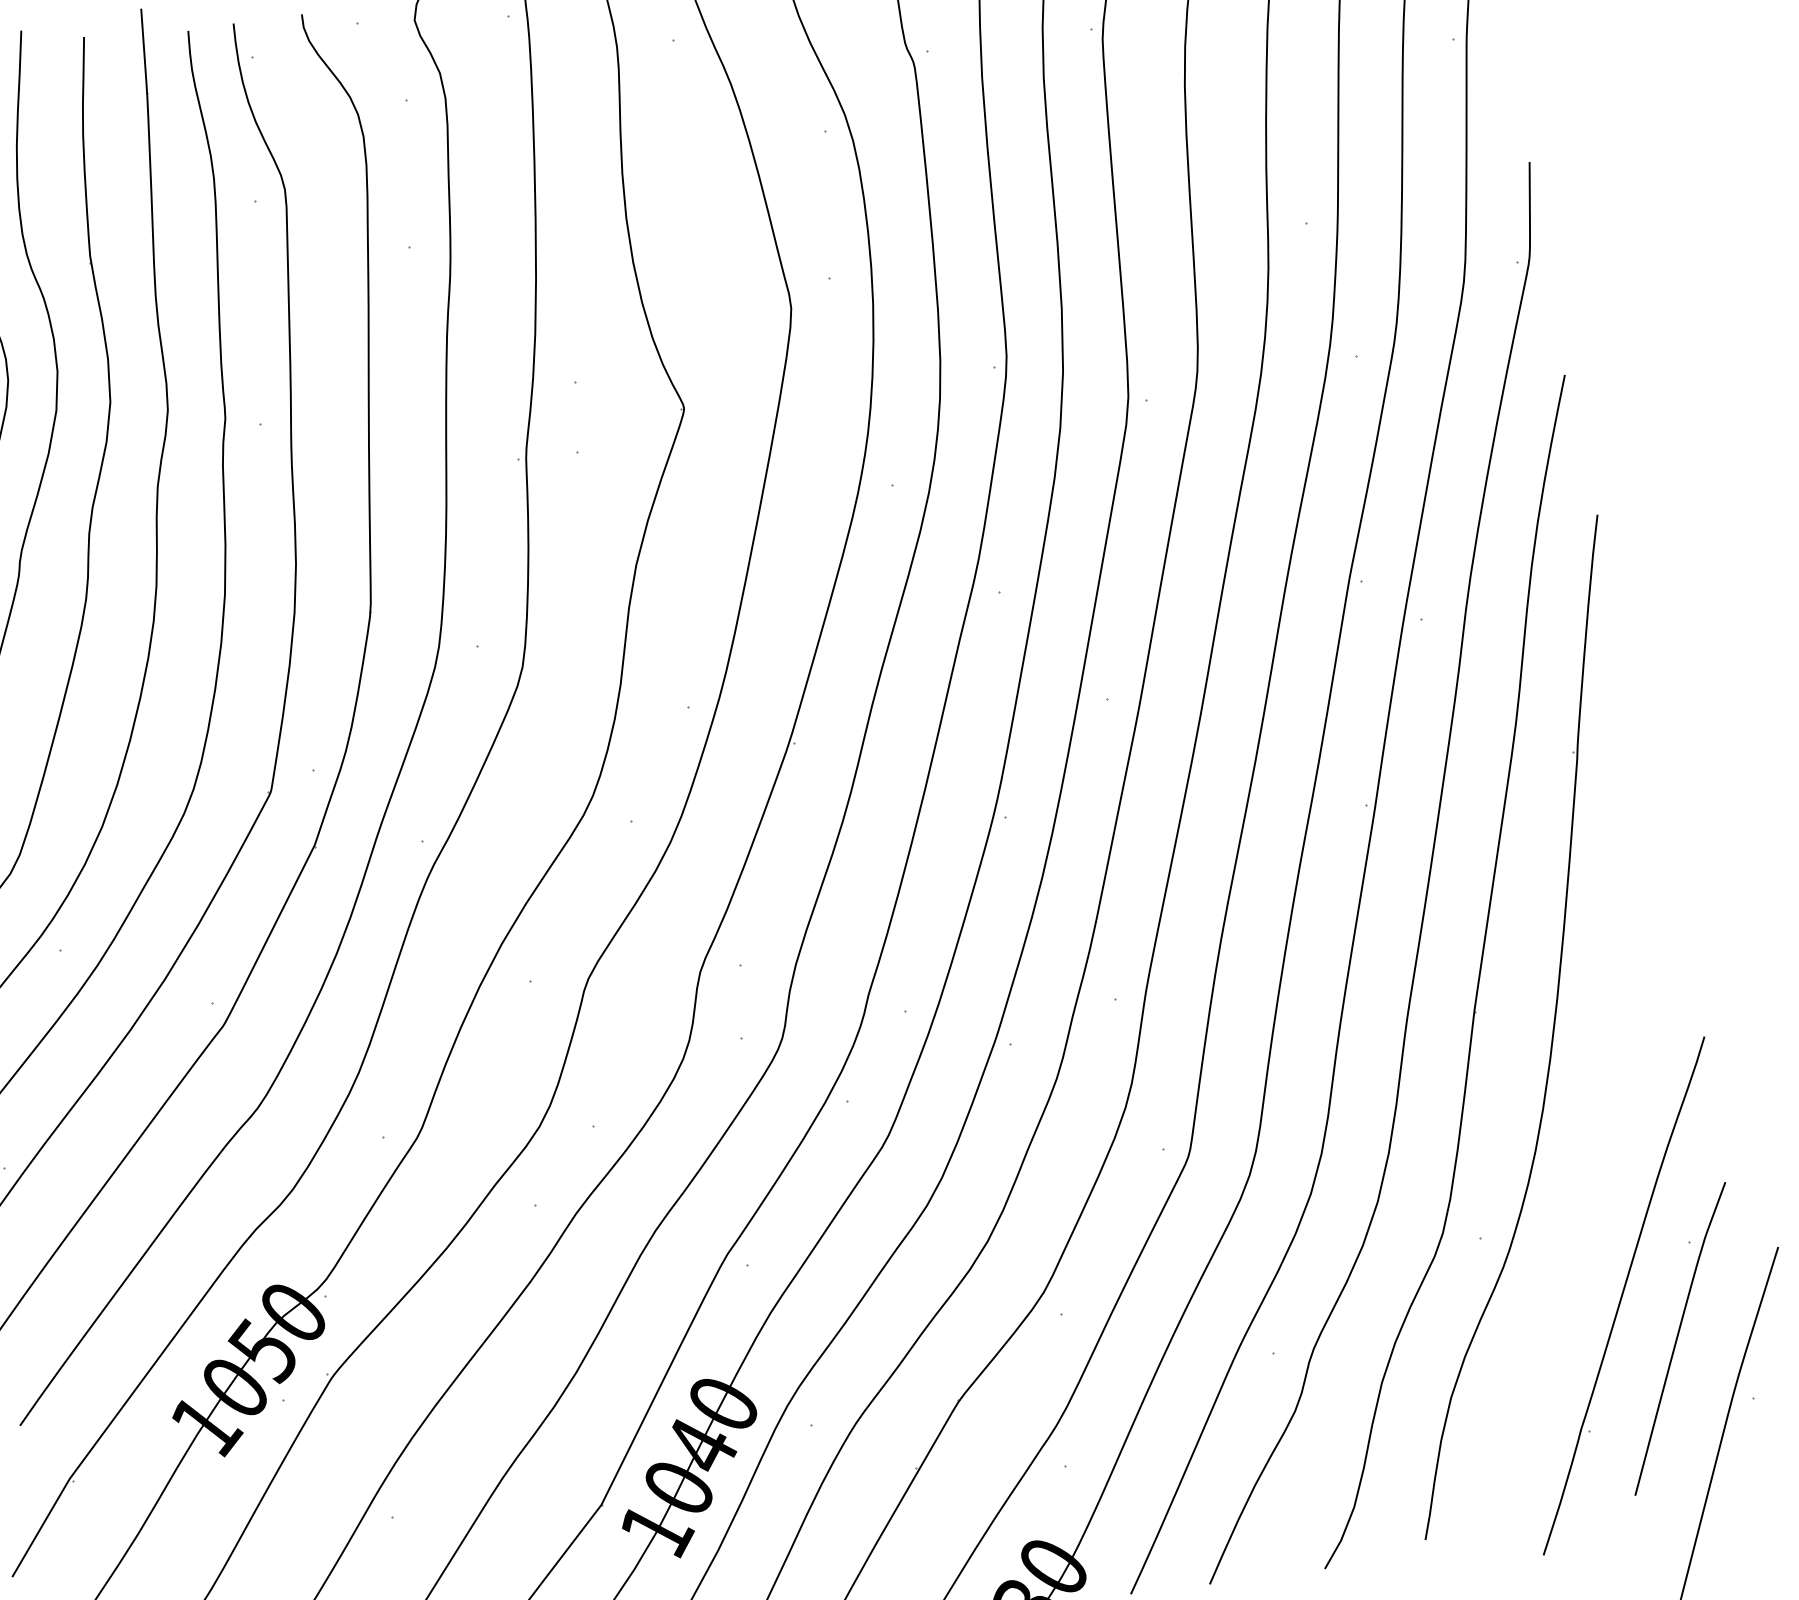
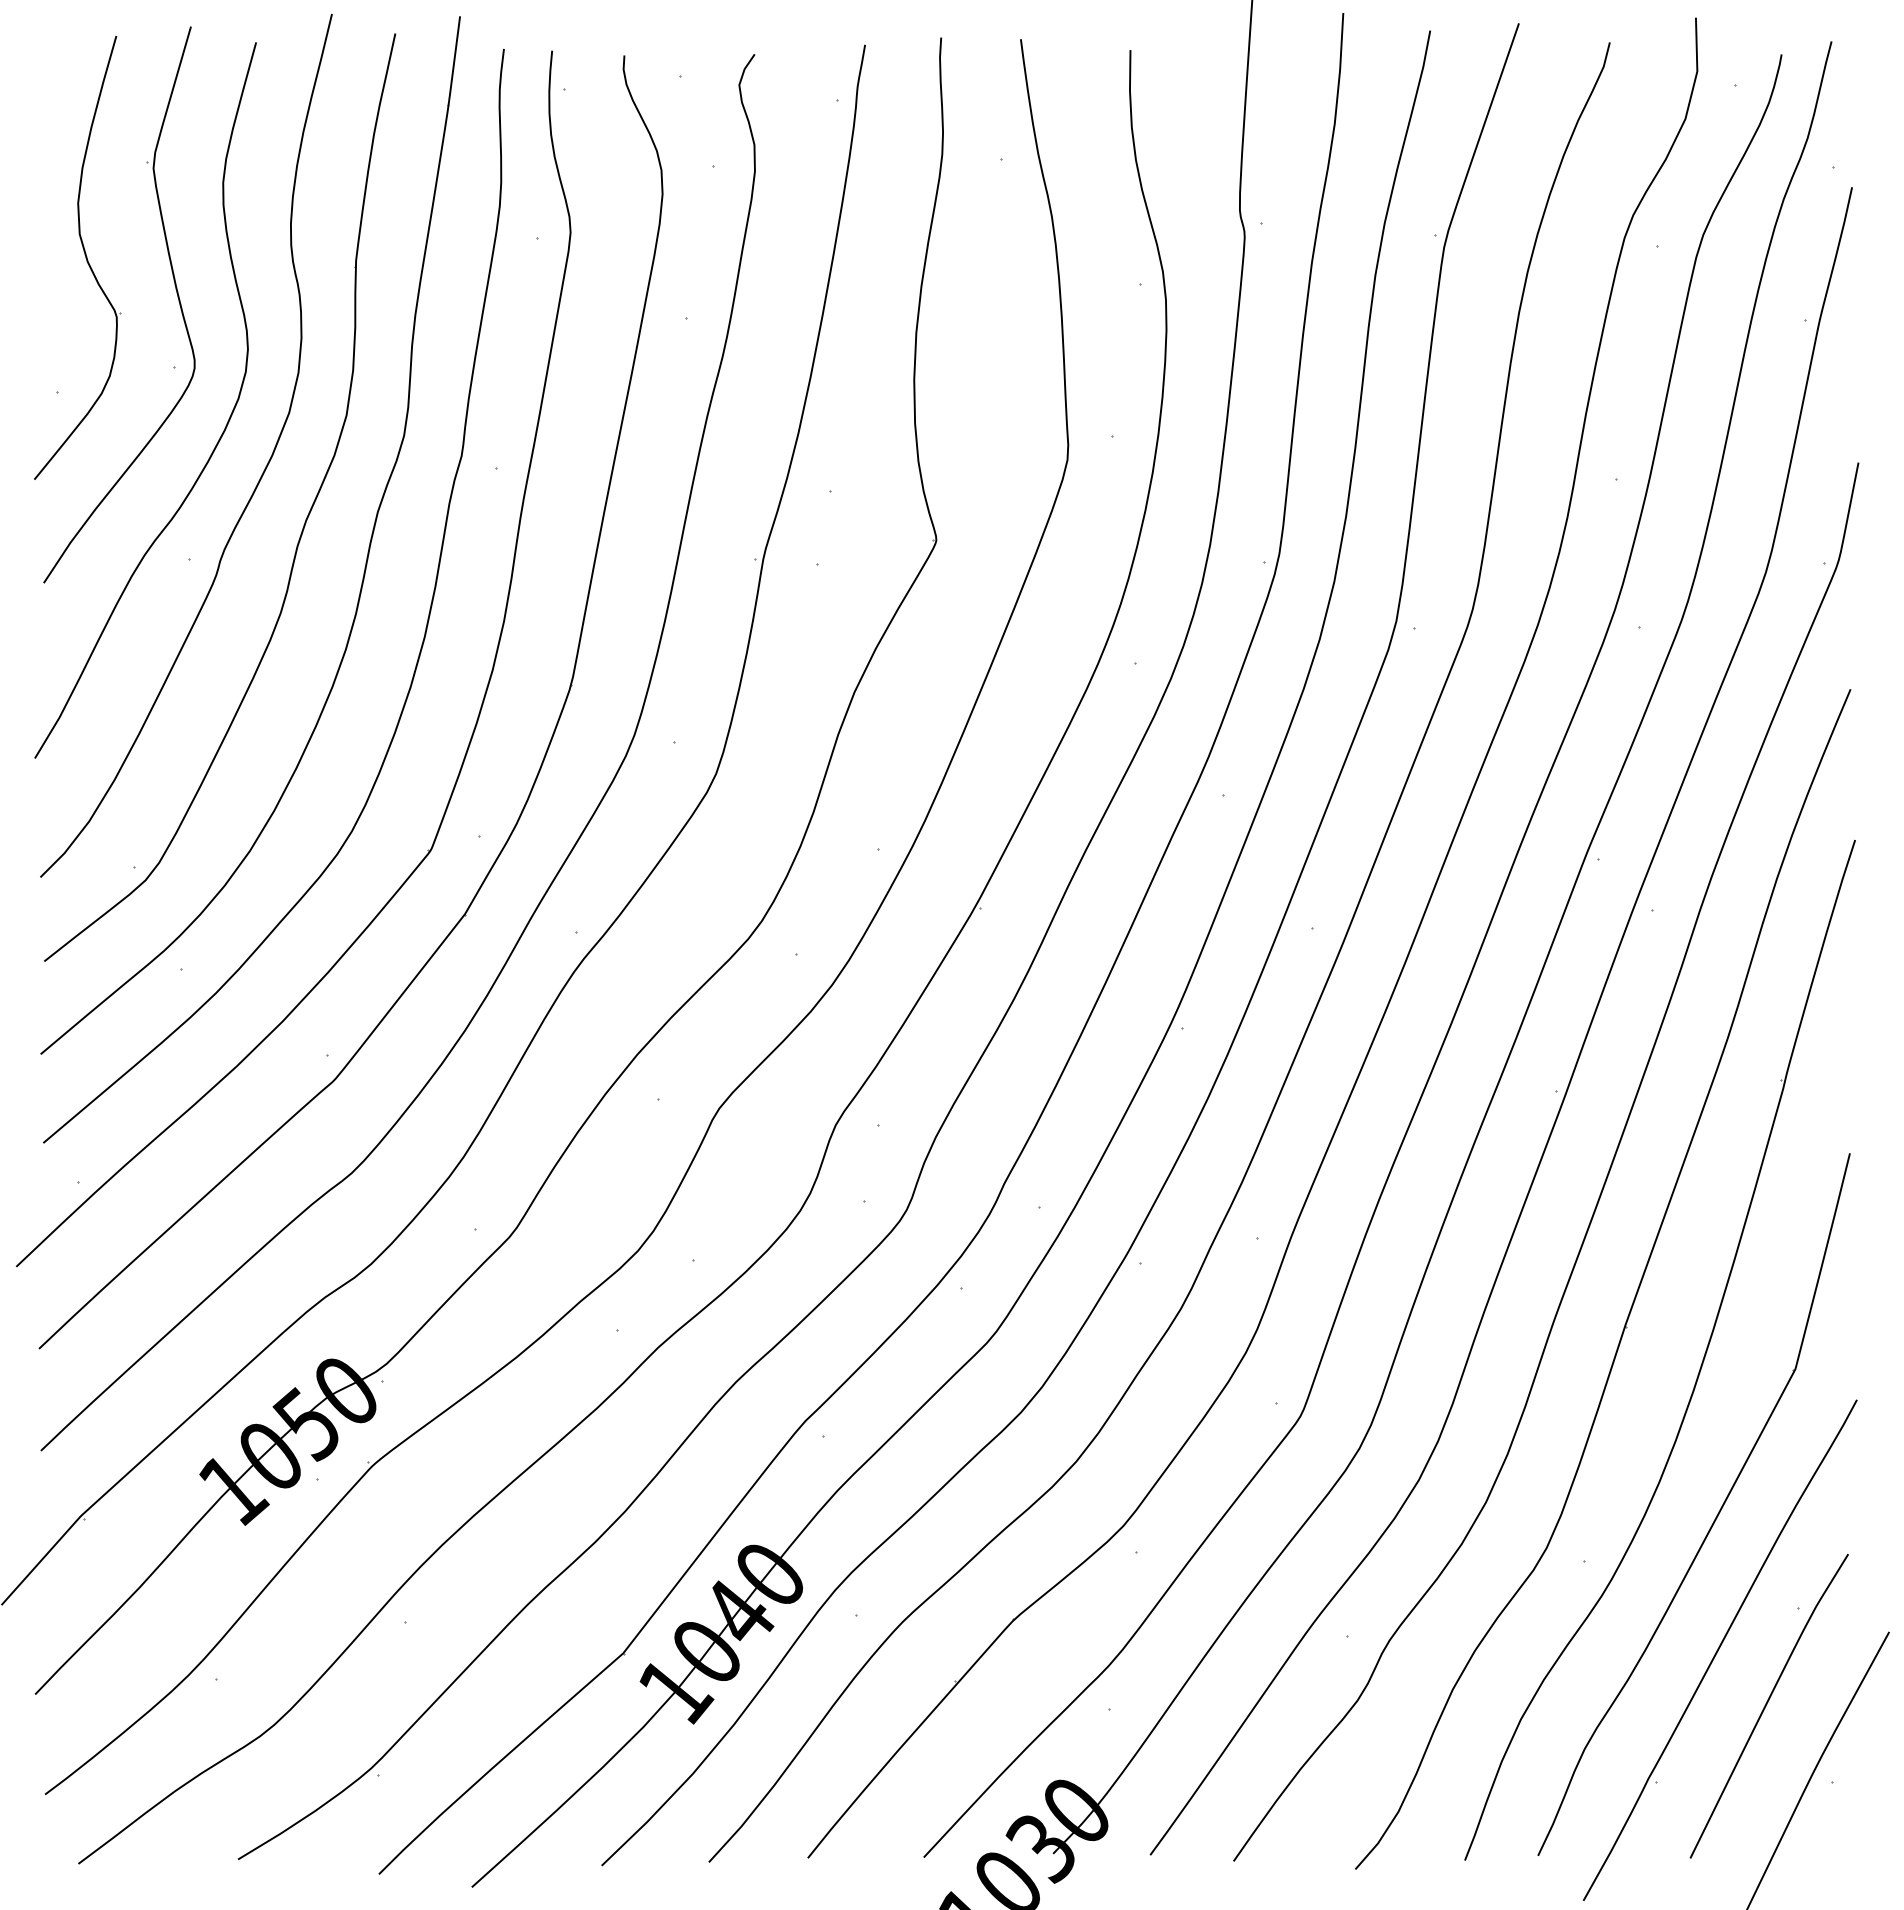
part: (1595, 1170) -> (1716, 1515), added

